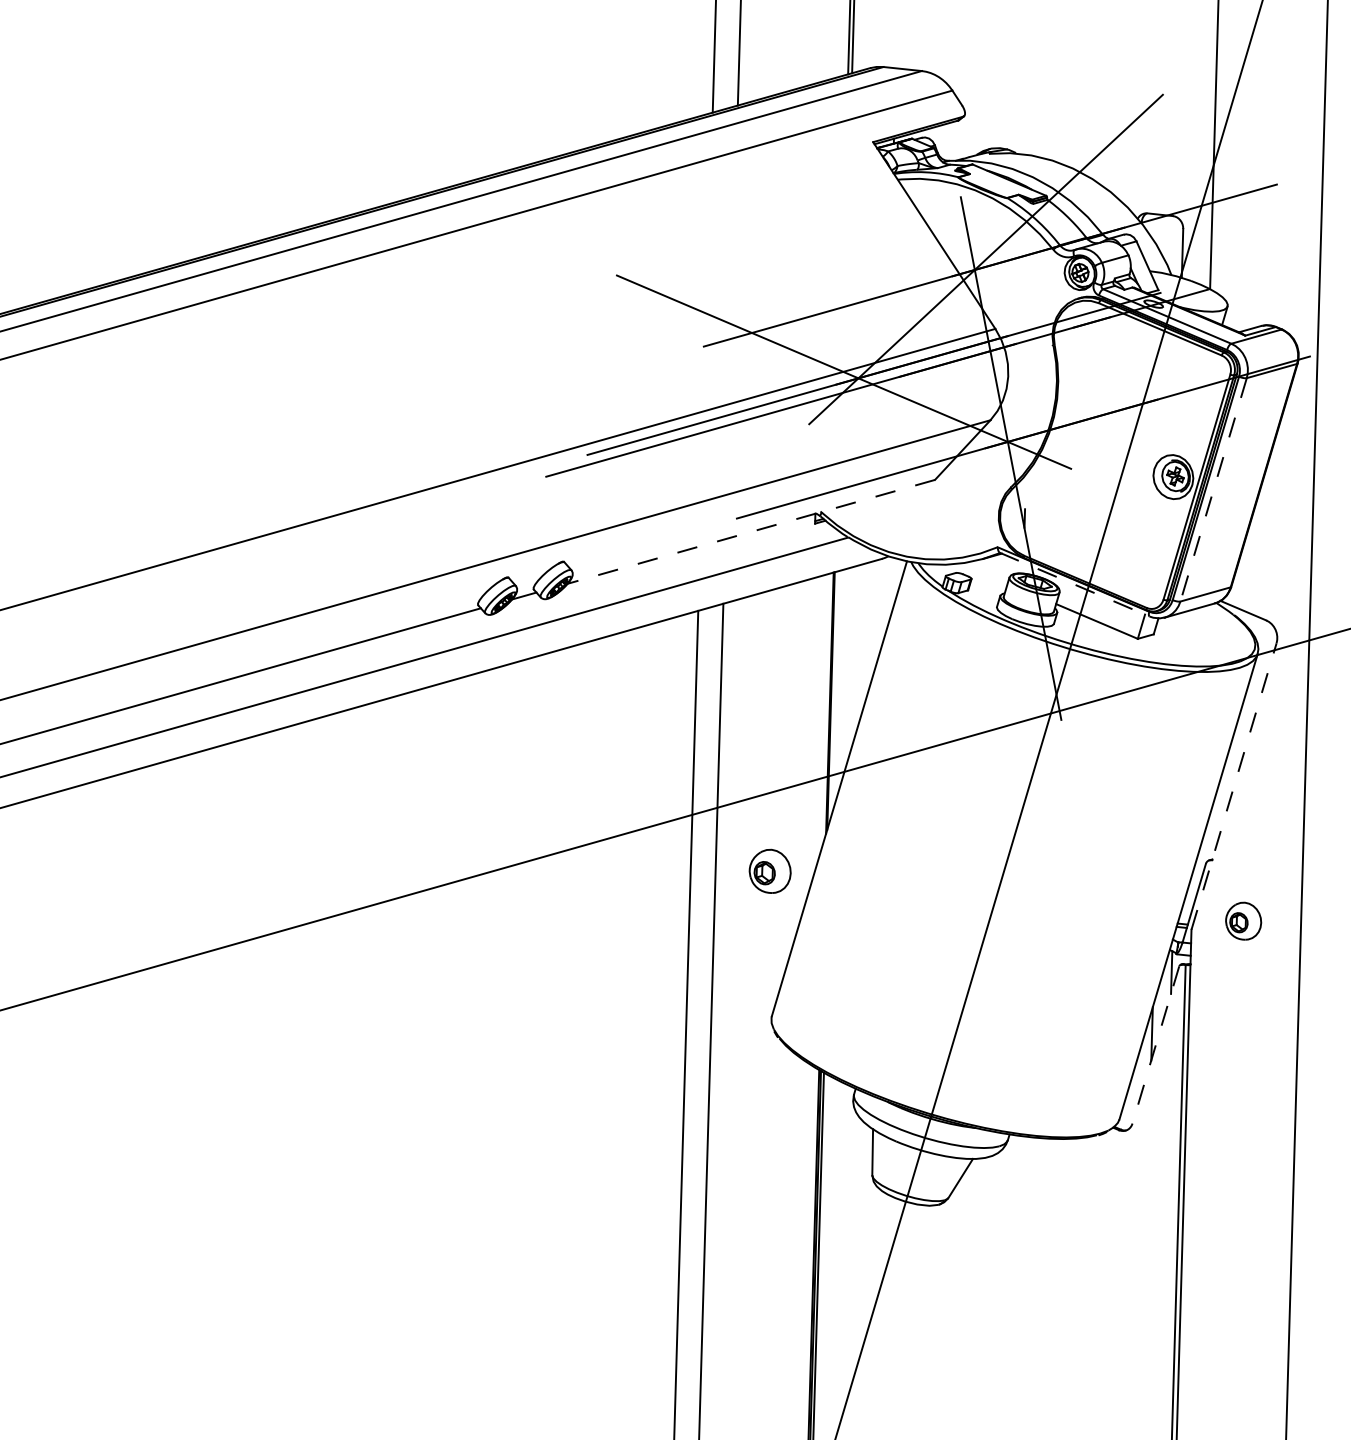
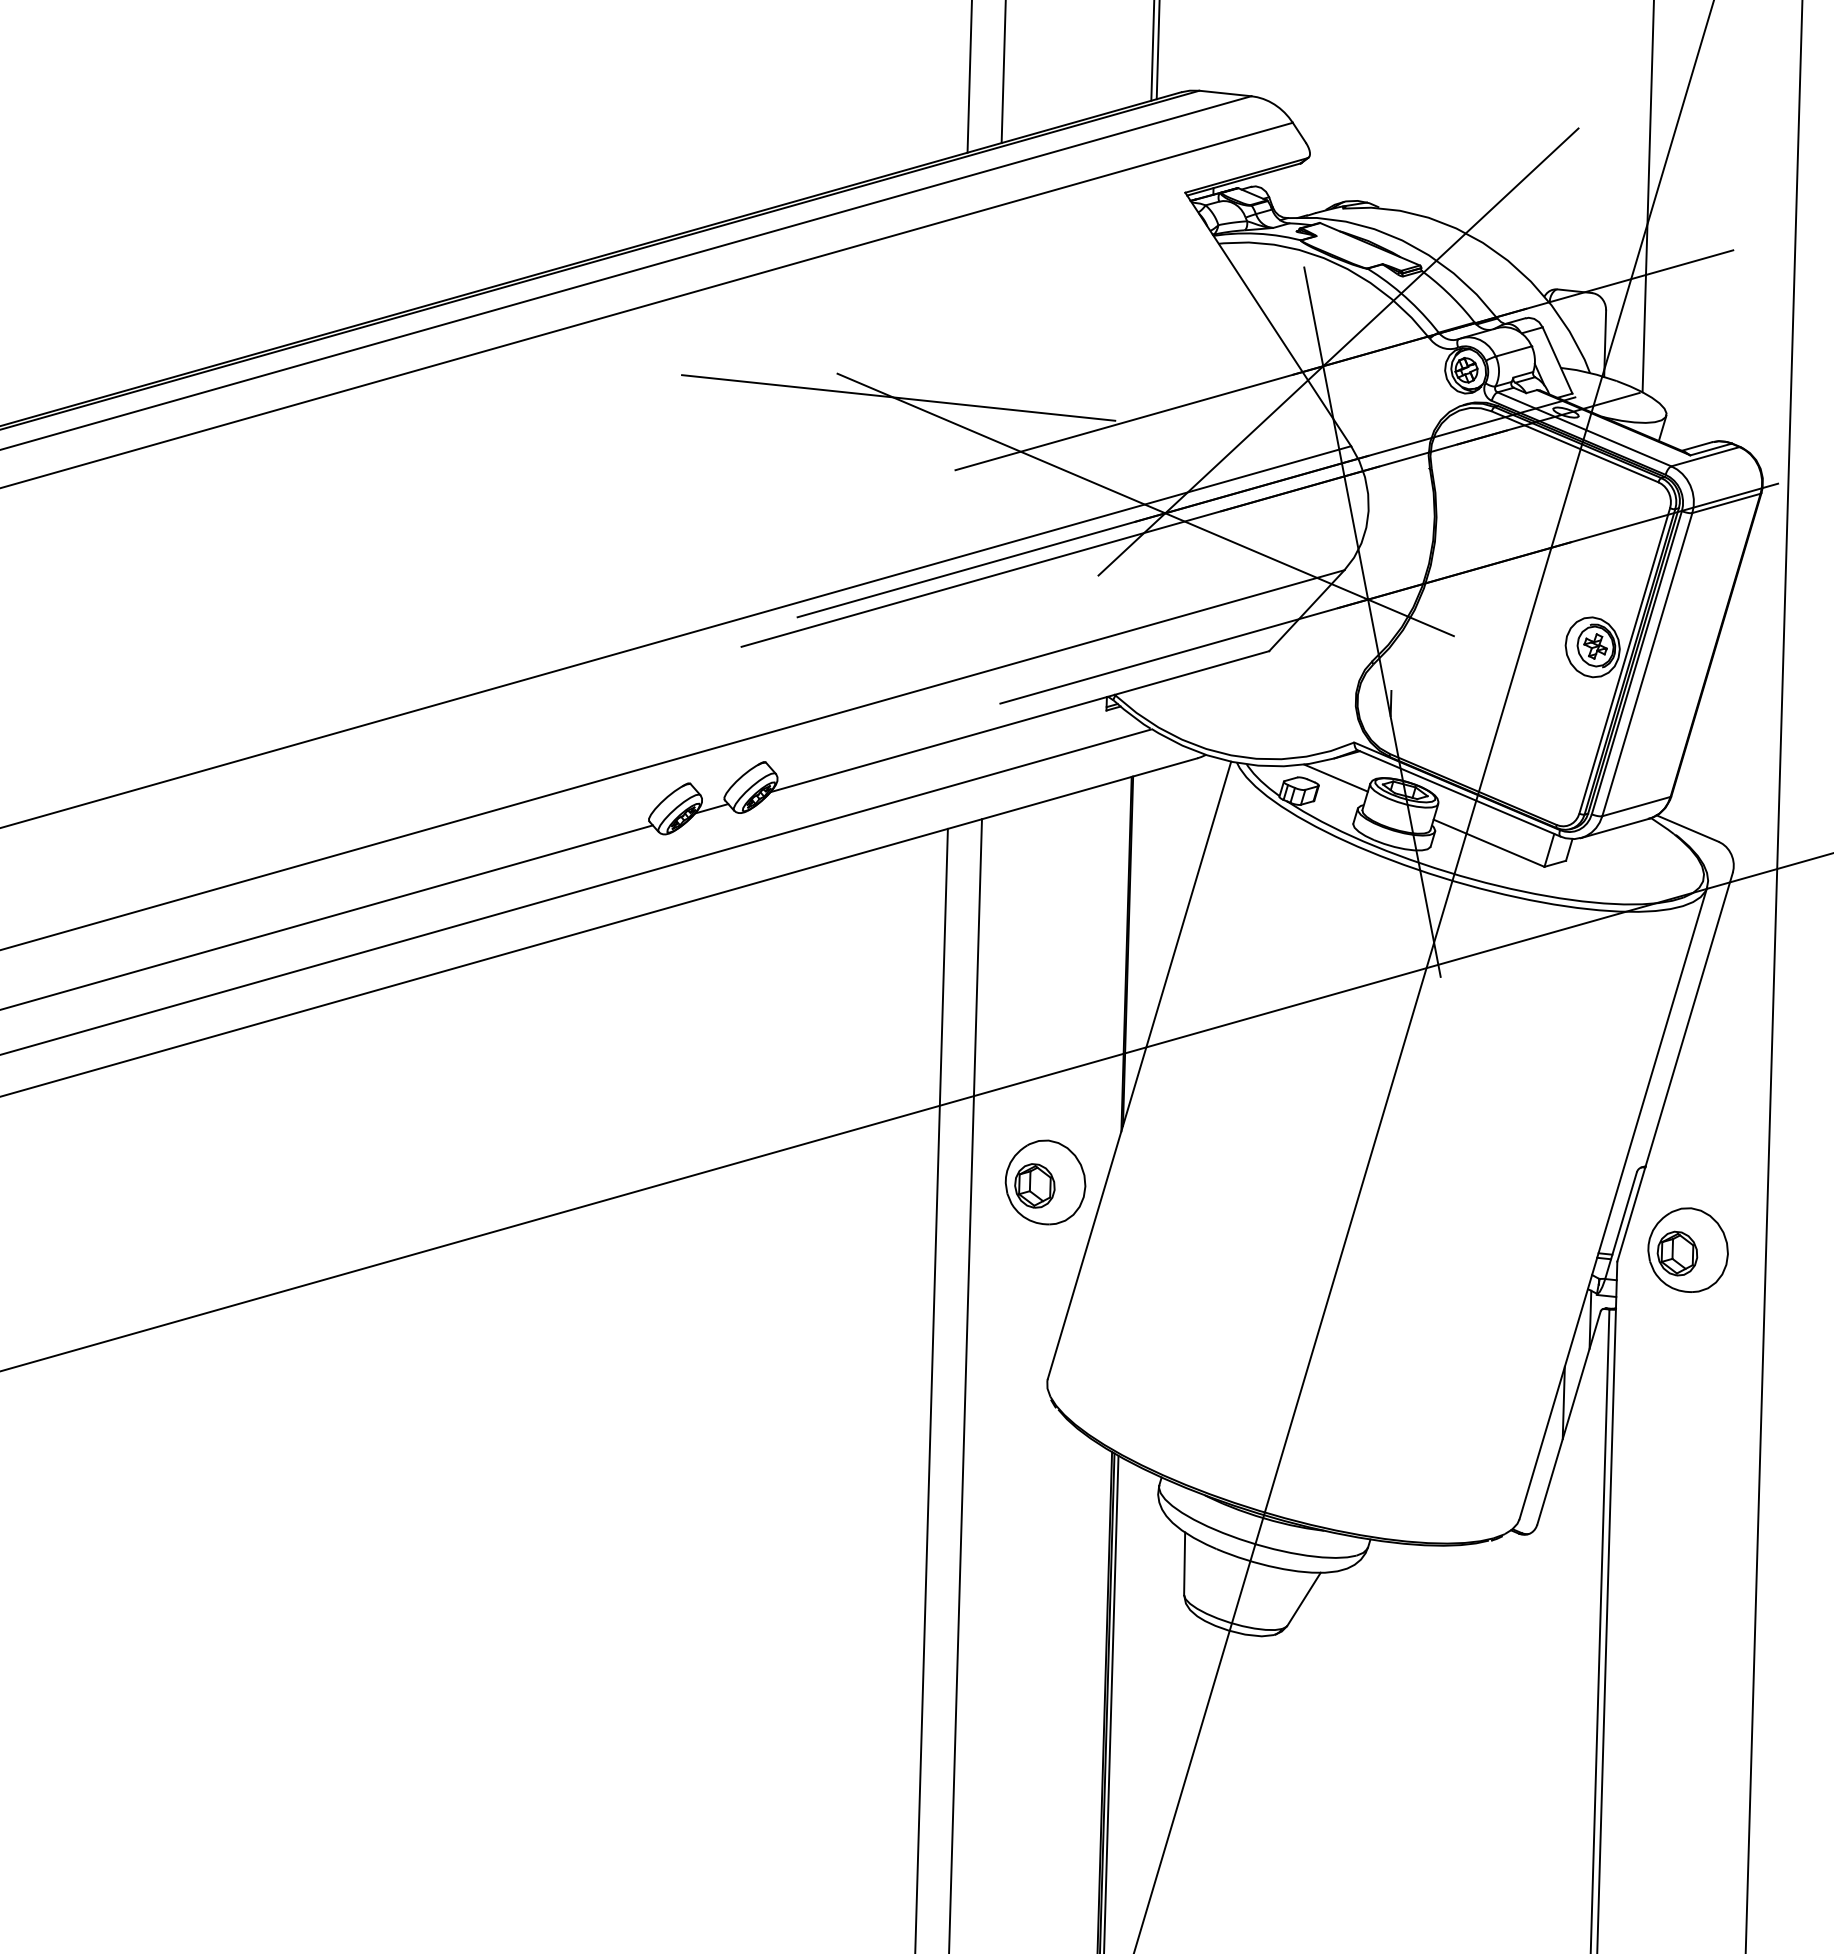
line: (661, 293) -> (898, 397), added
line: (1213, 490) -> (1647, 665), dashed -> solid
line: (751, 531) -> (1019, 721), dashed -> solid
line: (983, 573) -> (1335, 777), added
line: (1075, 584) -> (1459, 793), dashed -> solid
line: (1234, 786) -> (1675, 1067), dashed -> solid
part: (770, 871) -> (1045, 1182), size x1.43
part: (1243, 920) -> (1687, 1249), size x1.67
line: (1155, 1045) -> (1568, 1418), dashed -> solid

